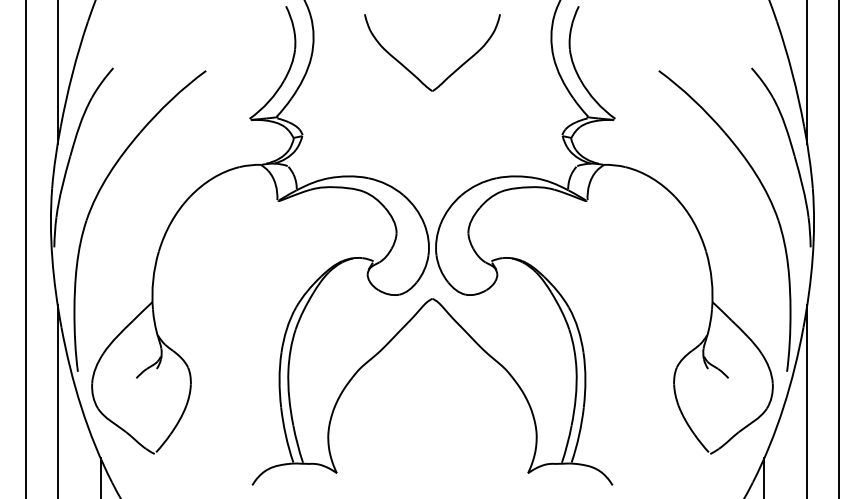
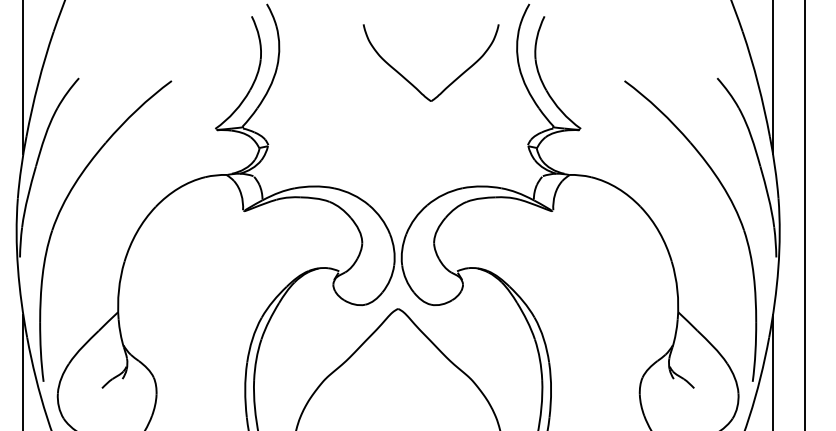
part: (412, 72) -> (411, 82), moved

